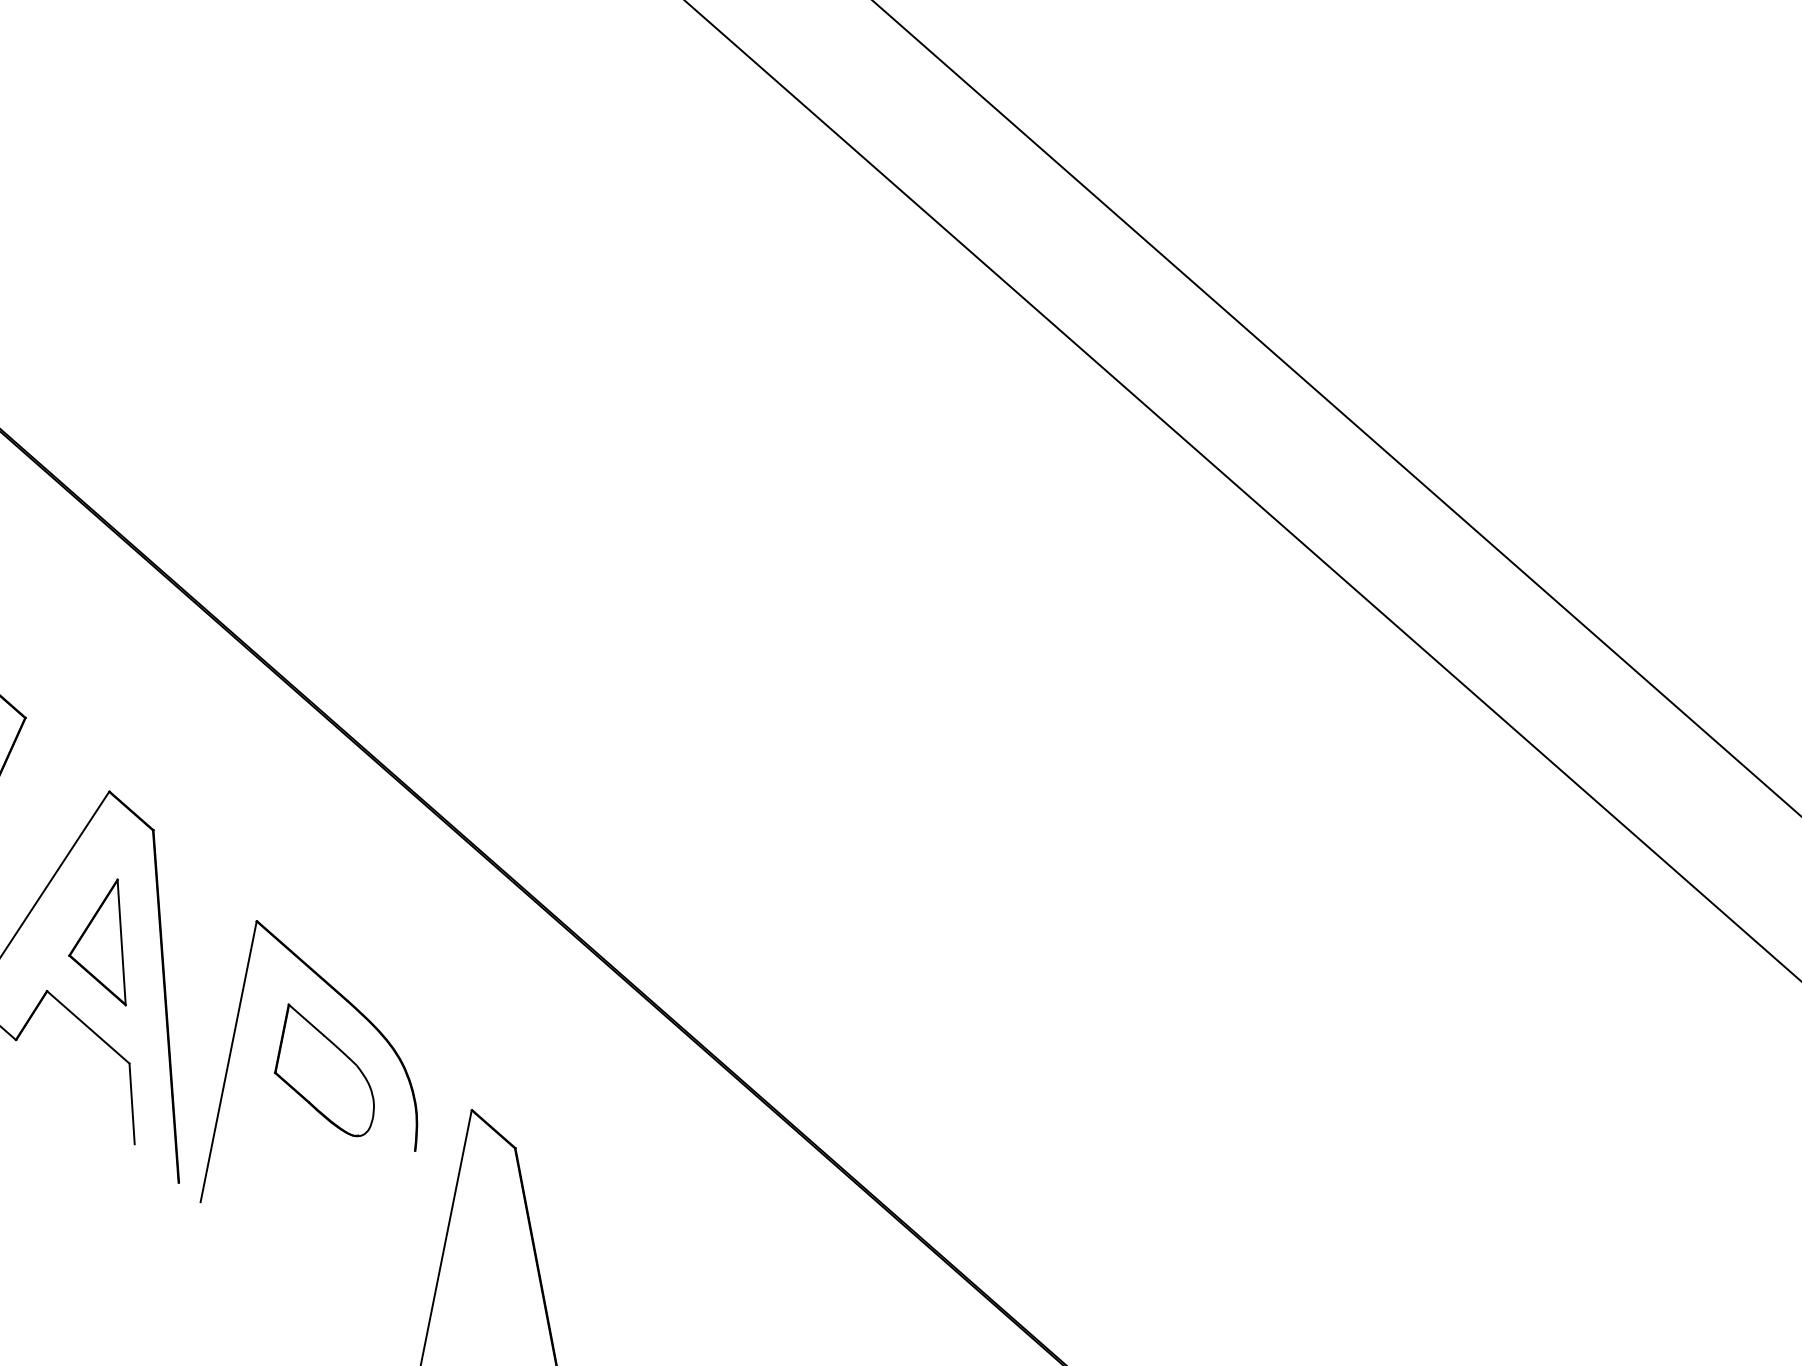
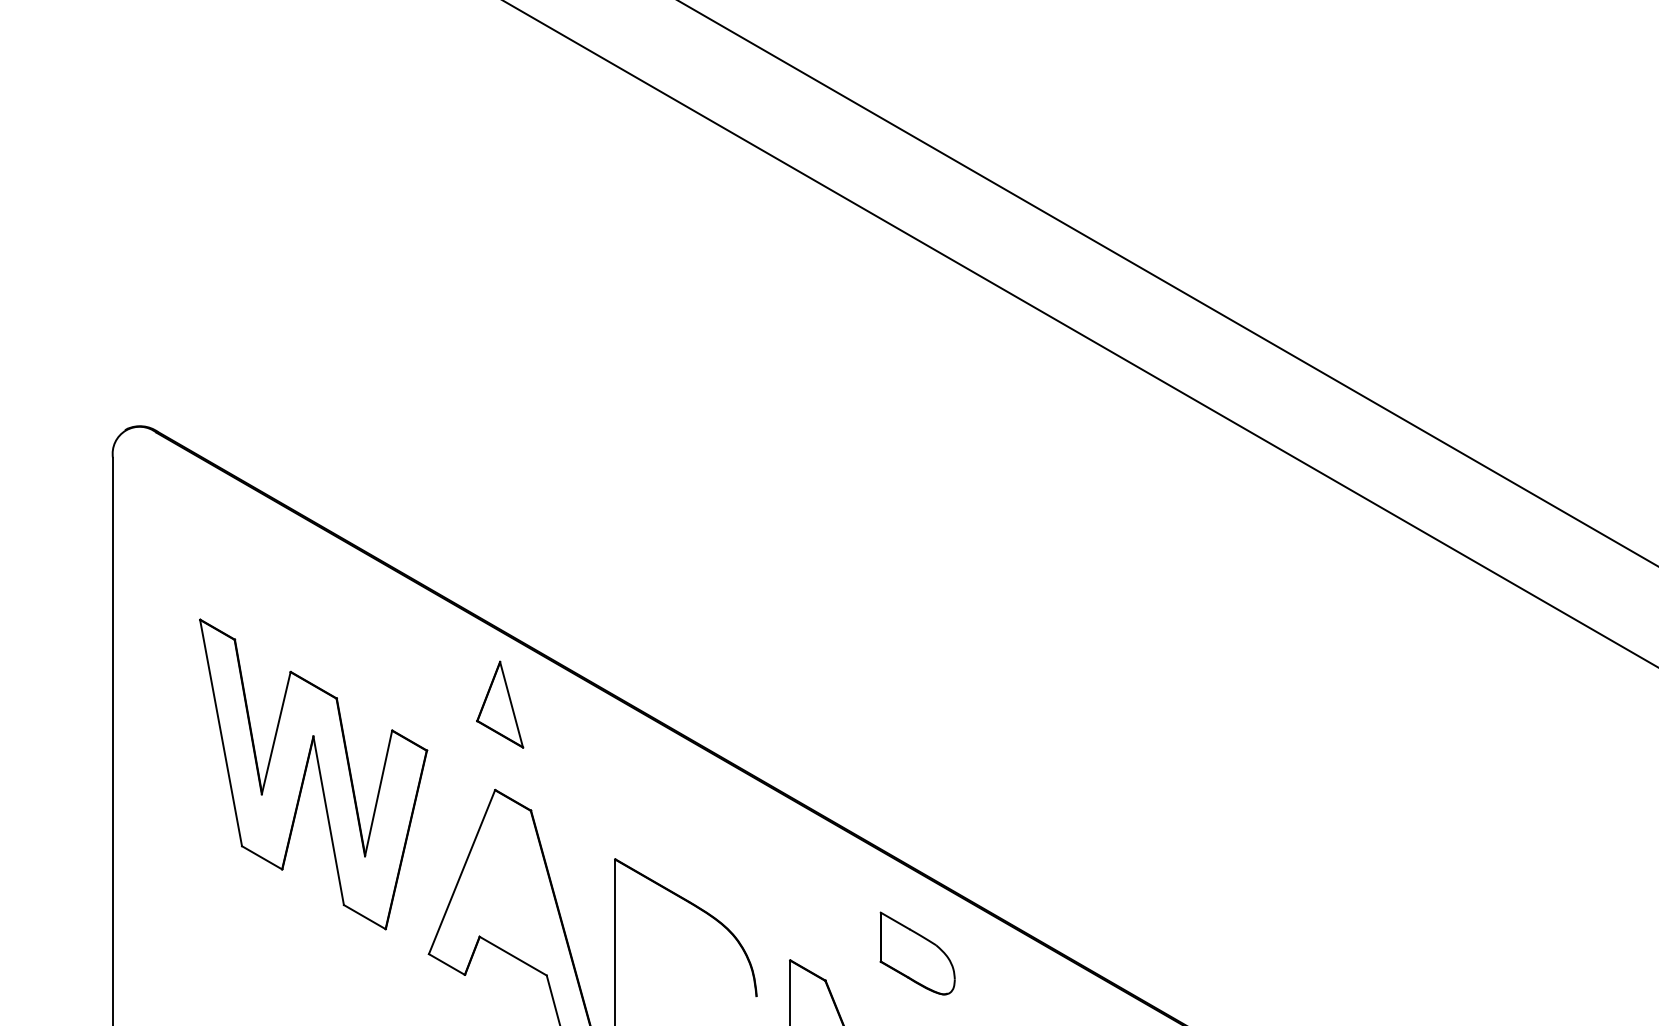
part: (106, 939) -> (500, 704), moved
part: (328, 1071) -> (917, 953), moved

